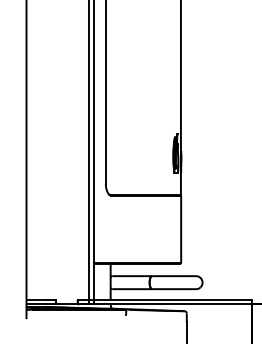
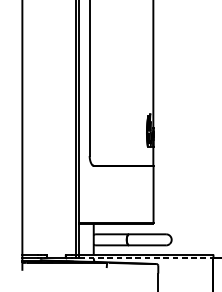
line: (173, 304) -> (147, 258), solid -> dashed

